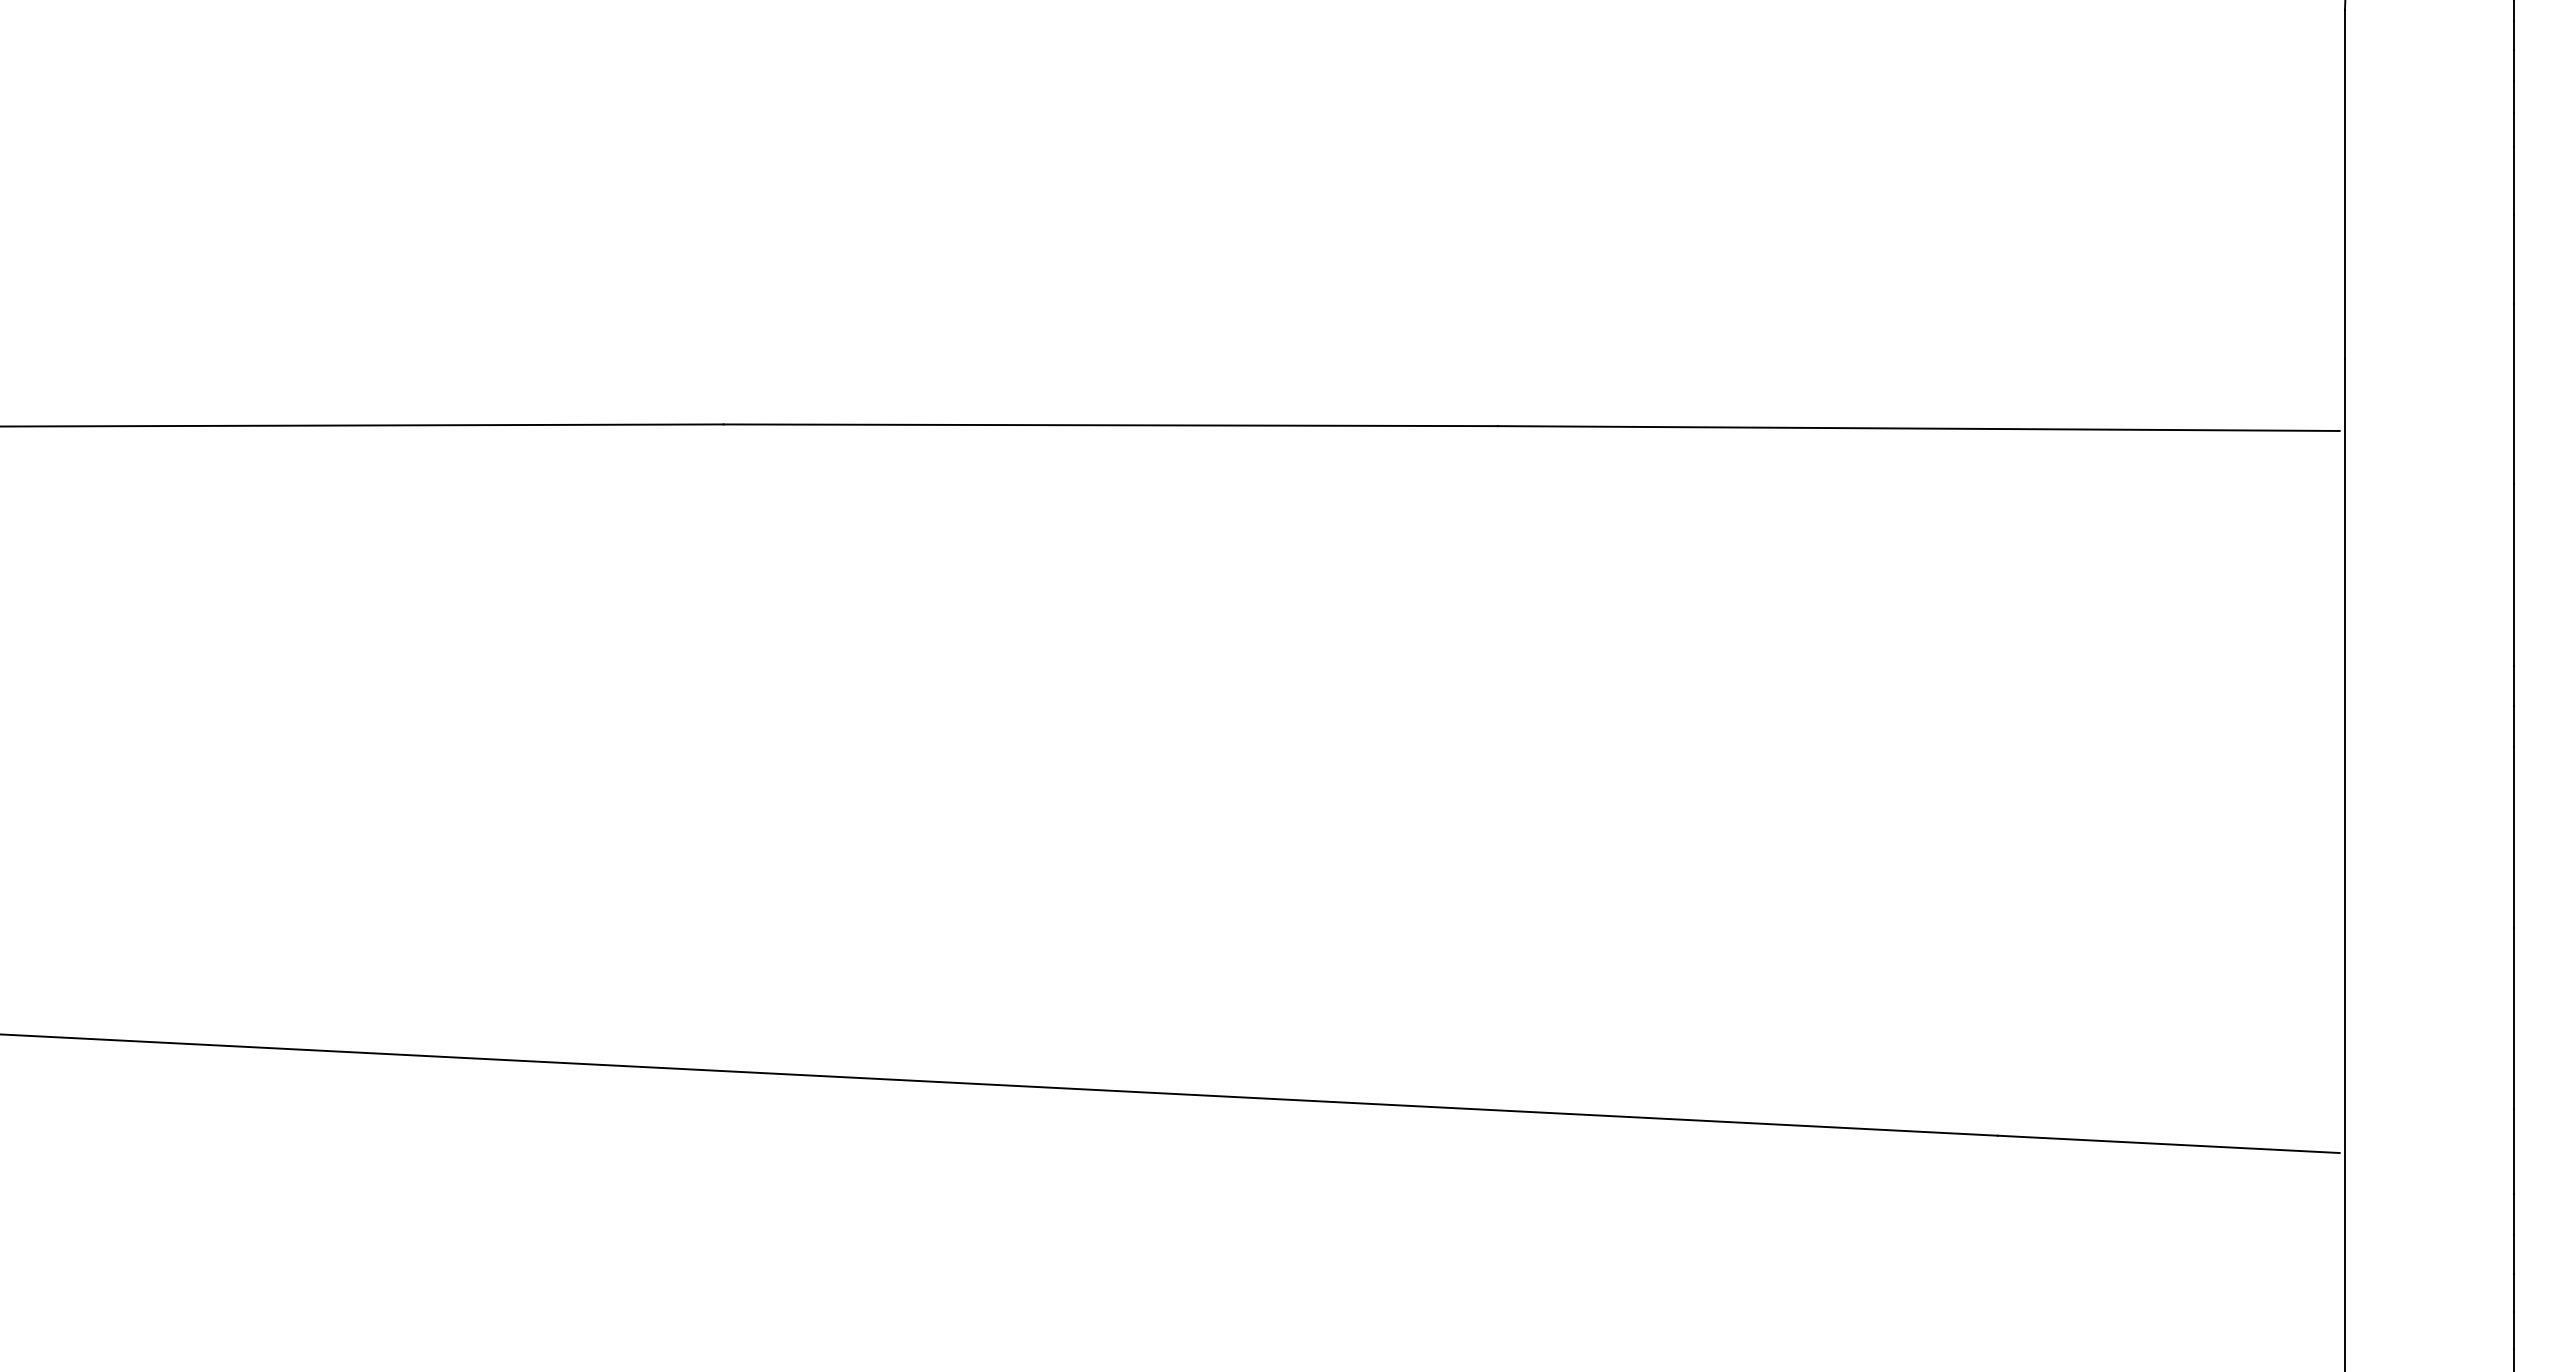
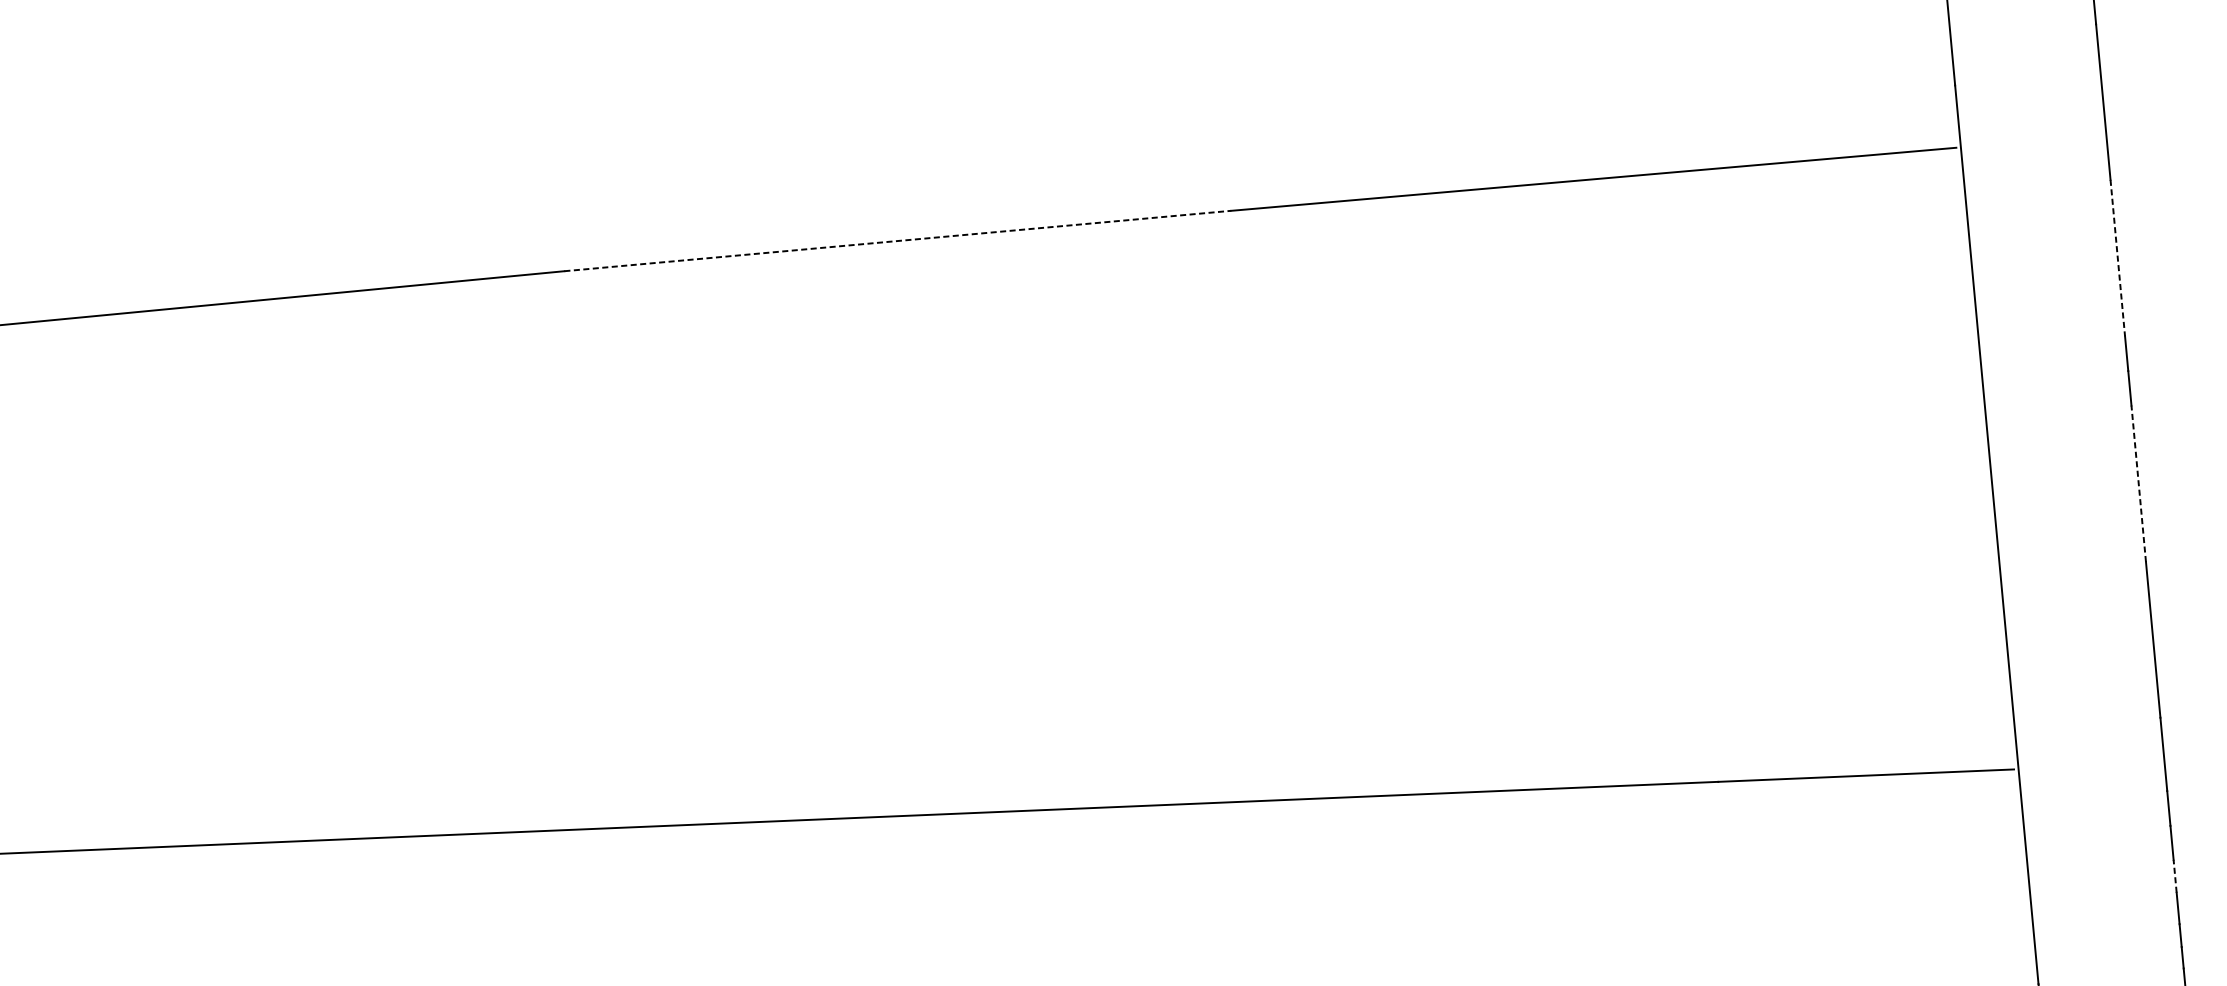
line: (1111, 425) -> (898, 241), solid -> dashed
line: (2513, 575) -> (2117, 258), solid -> dashed
line: (2513, 837) -> (2138, 483), solid -> dashed
line: (2513, 1292) -> (2174, 875), solid -> dashed

